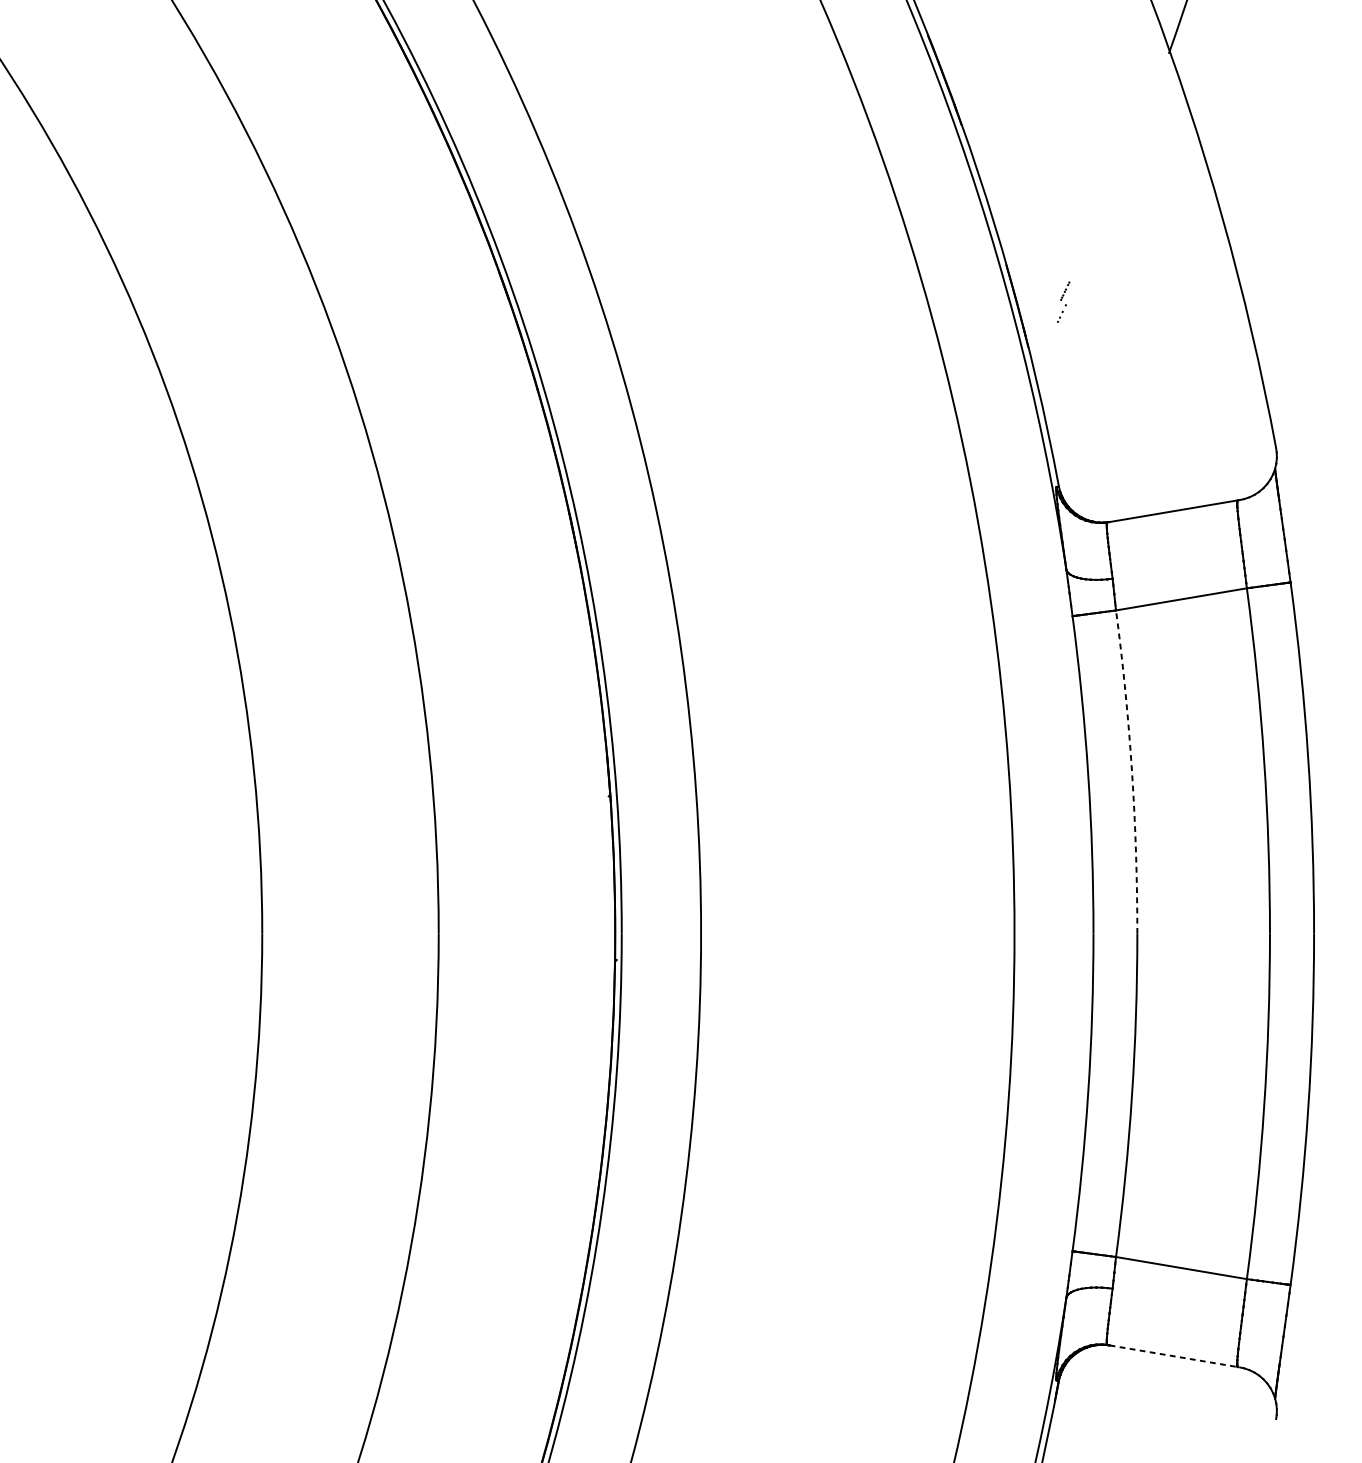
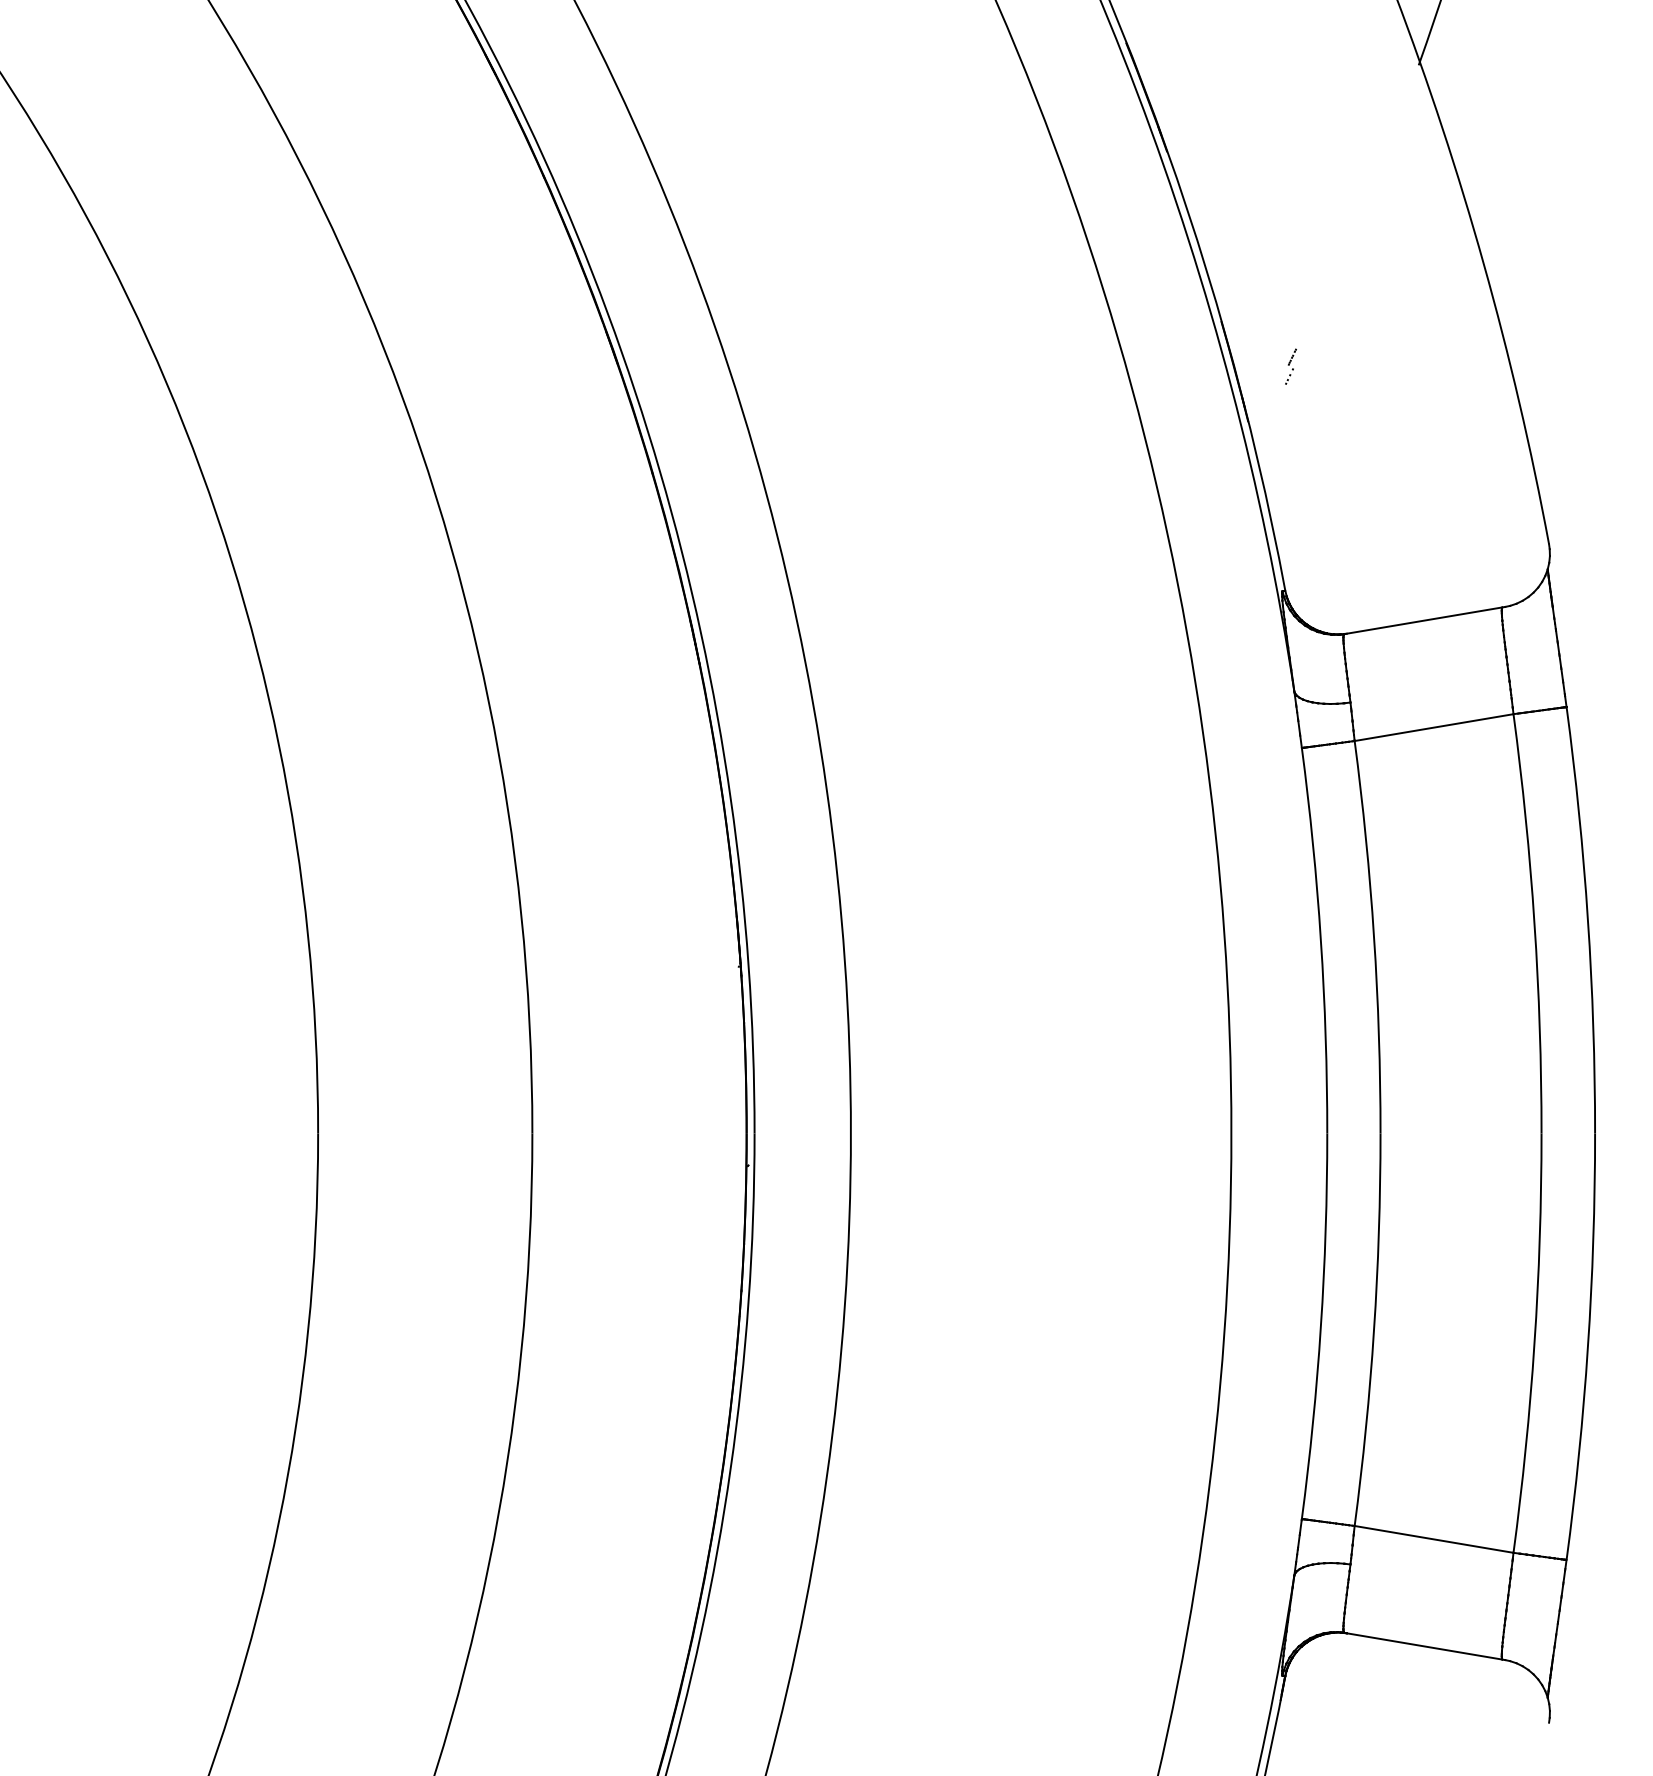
part: (1063, 301) -> (1290, 366), size x0.71
arc: (1132, 771) -> (1374, 936), dashed -> solid
line: (1175, 1356) -> (1426, 1646), dashed -> solid

